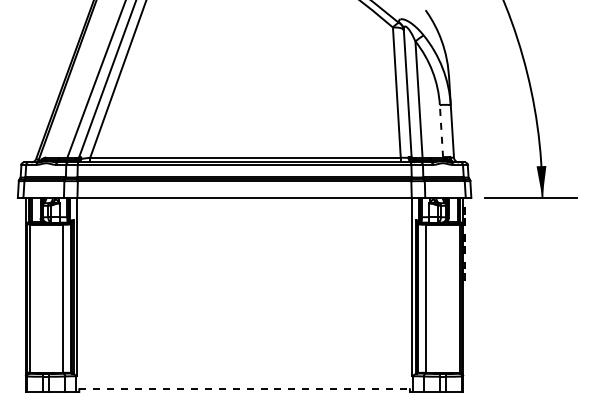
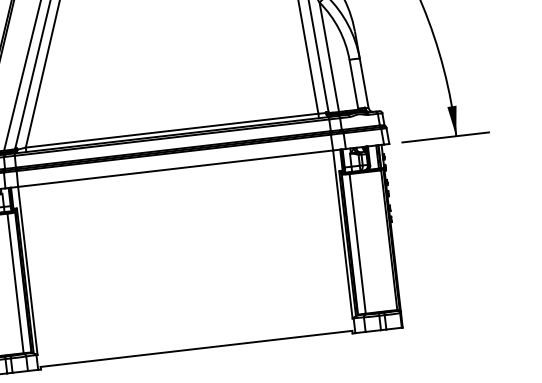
line: (441, 130) -> (353, 83), dashed -> solid
line: (245, 389) -> (197, 349), dashed -> solid

